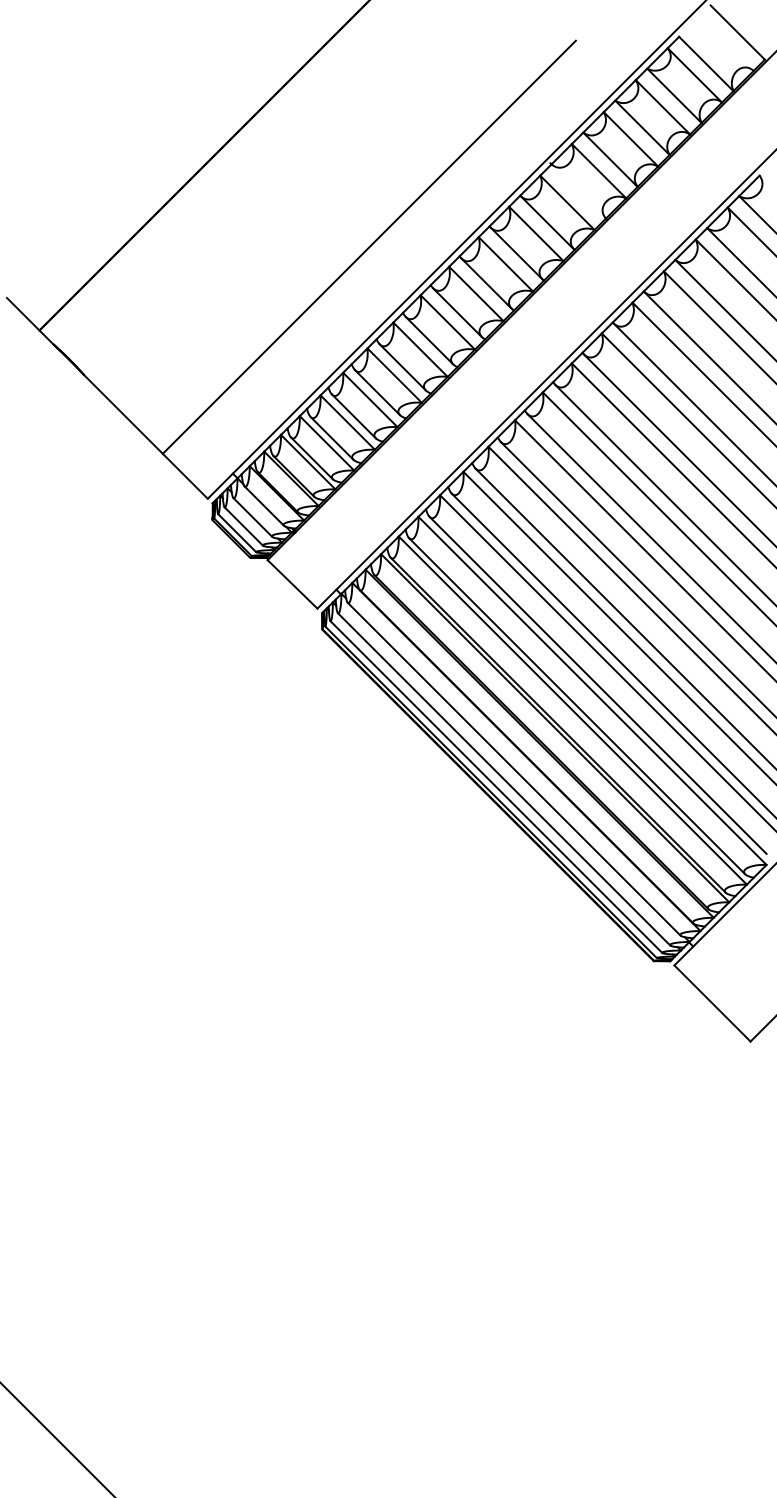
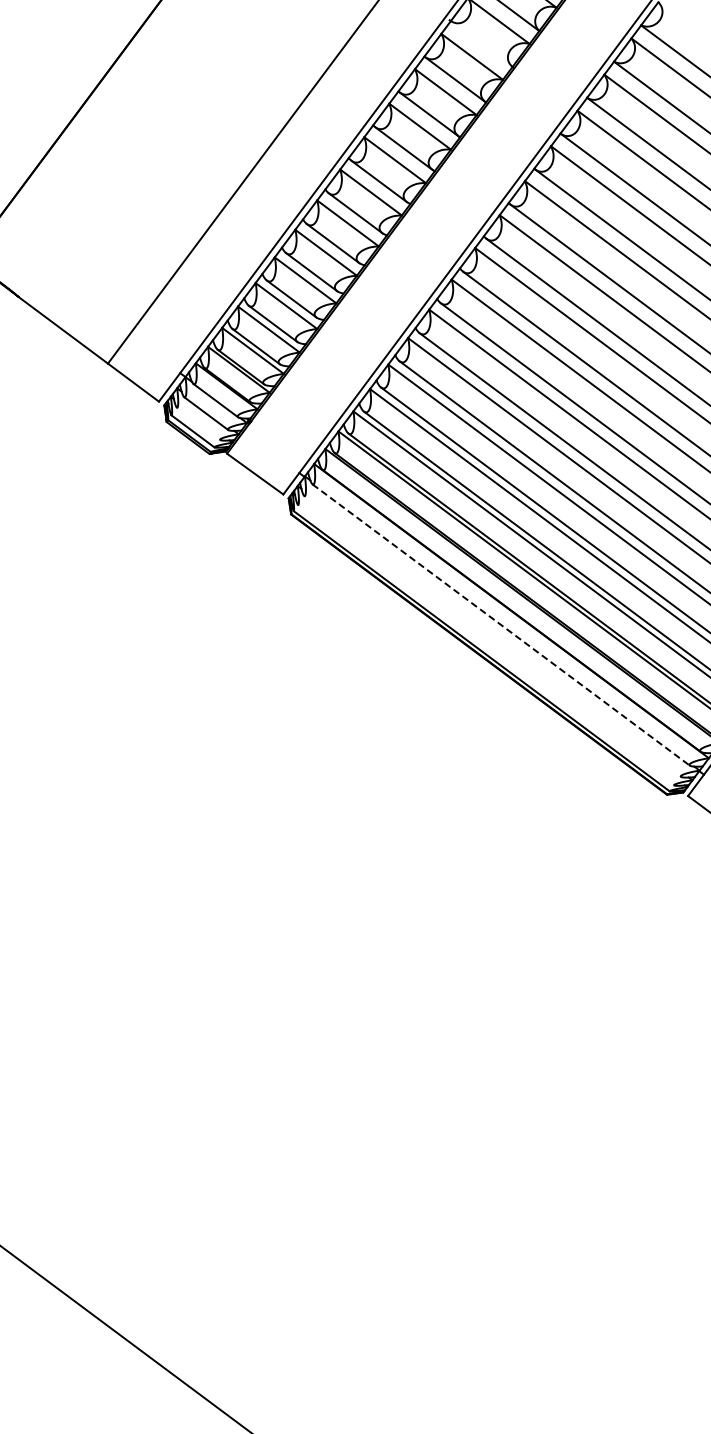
line: (243, 526) -> (198, 423), removed
line: (514, 769) -> (501, 625), solid -> dashed
line: (503, 779) -> (492, 636), removed
line: (496, 787) -> (486, 645), removed

